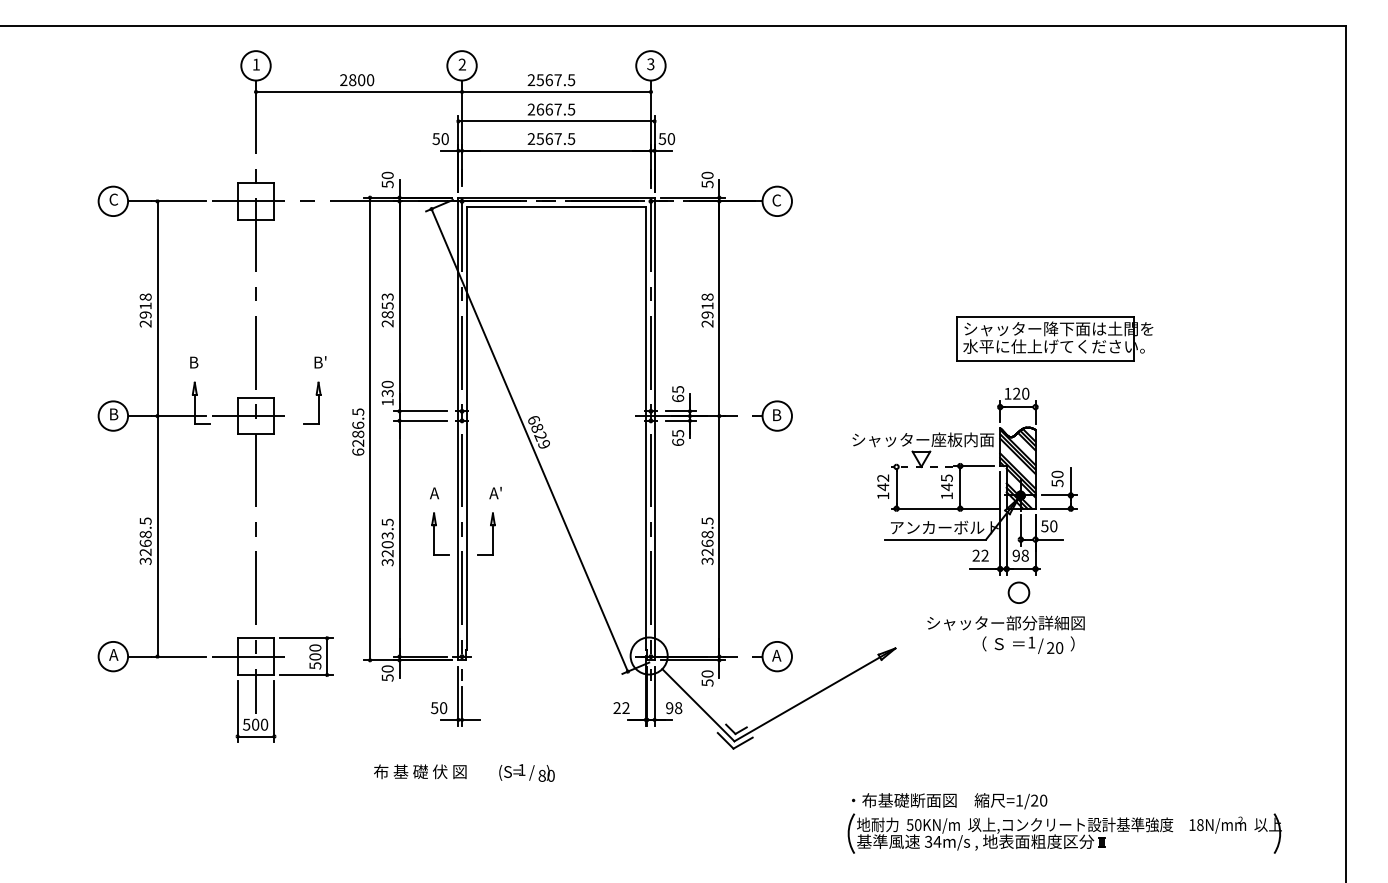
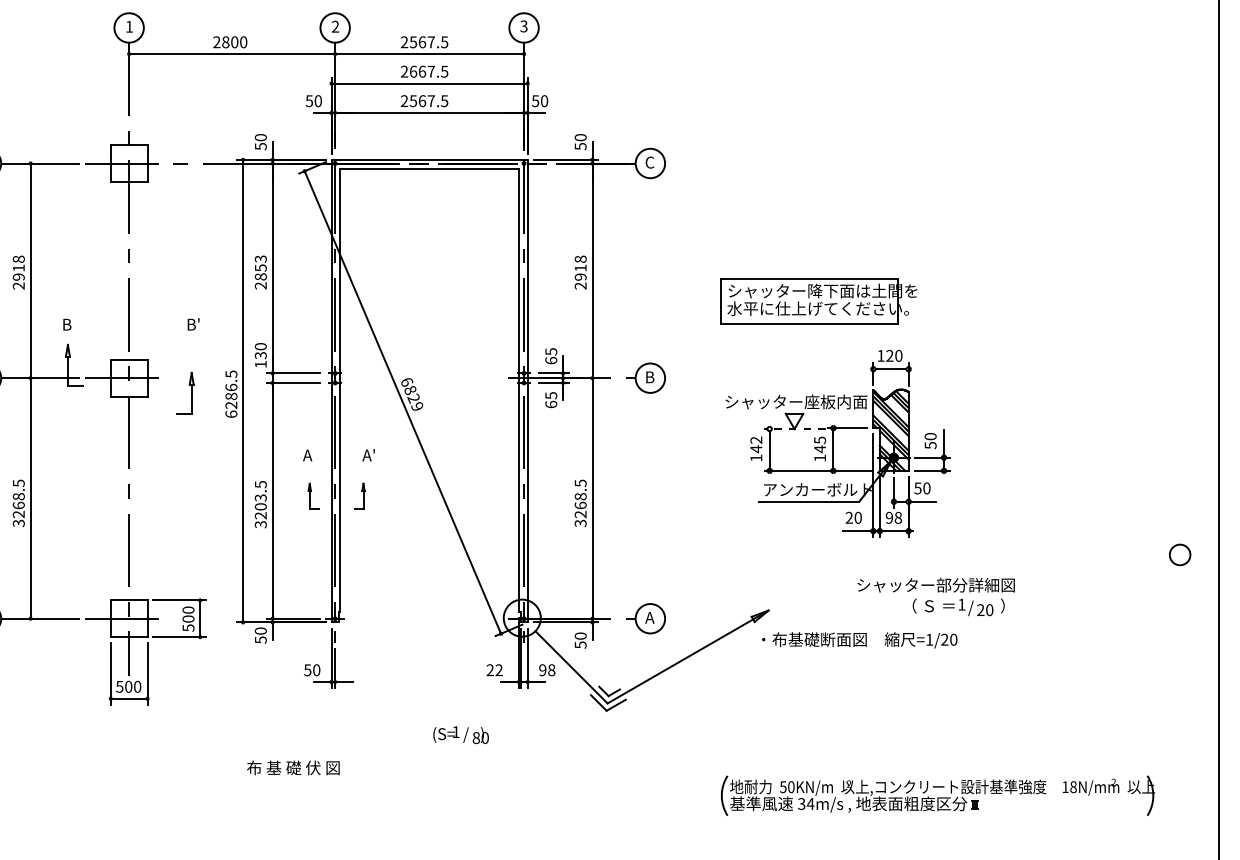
part: (1054, 338) -> (818, 300), moved
part: (312, 402) -> (185, 392), moved
part: (440, 533) -> (313, 495), size x0.6
part: (486, 533) -> (359, 495), size x0.6
text: (984, 555) -> (857, 517), 22 -> 20
circle: (1018, 592) -> (1179, 554), moved
text: (1005, 634) -> (935, 596), moved
text: (420, 771) -> (293, 767), moved
text: (526, 772) -> (460, 734), moved
text: (949, 801) -> (859, 640), moved

